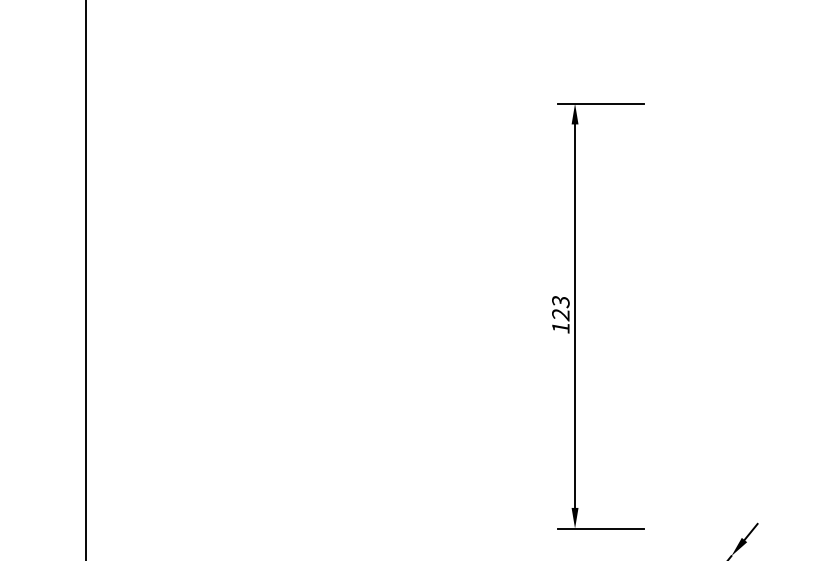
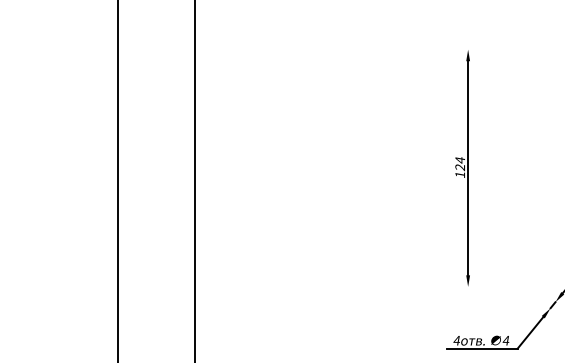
line: (600, 103) -> (482, 49), removed
text: (561, 302) -> (460, 160), 123 -> 124
line: (600, 527) -> (482, 286), removed

